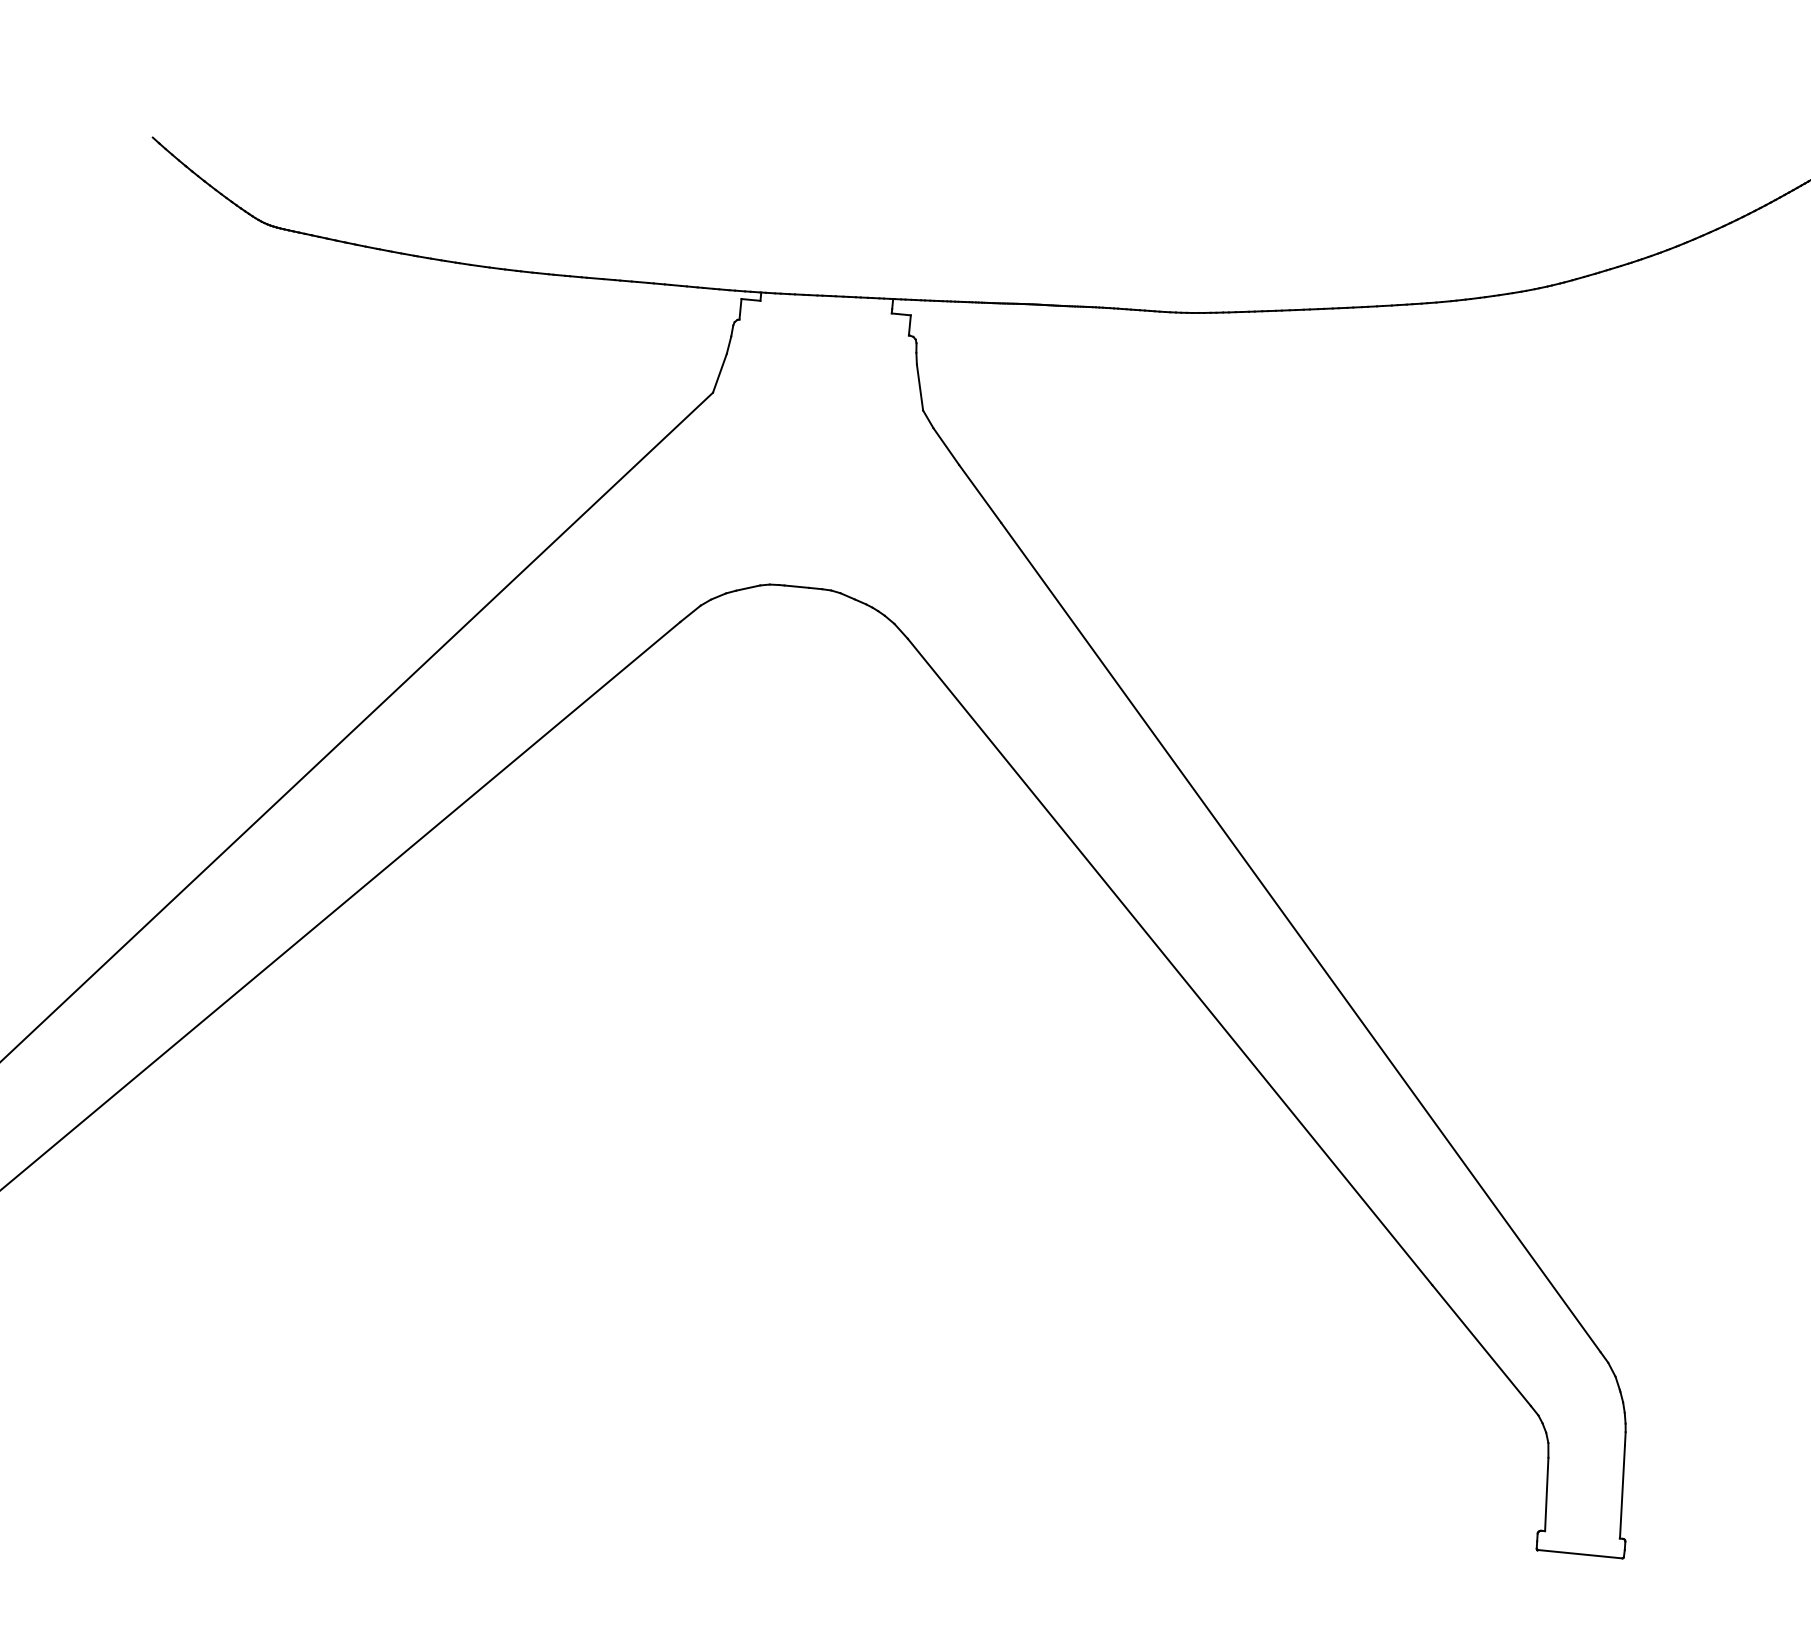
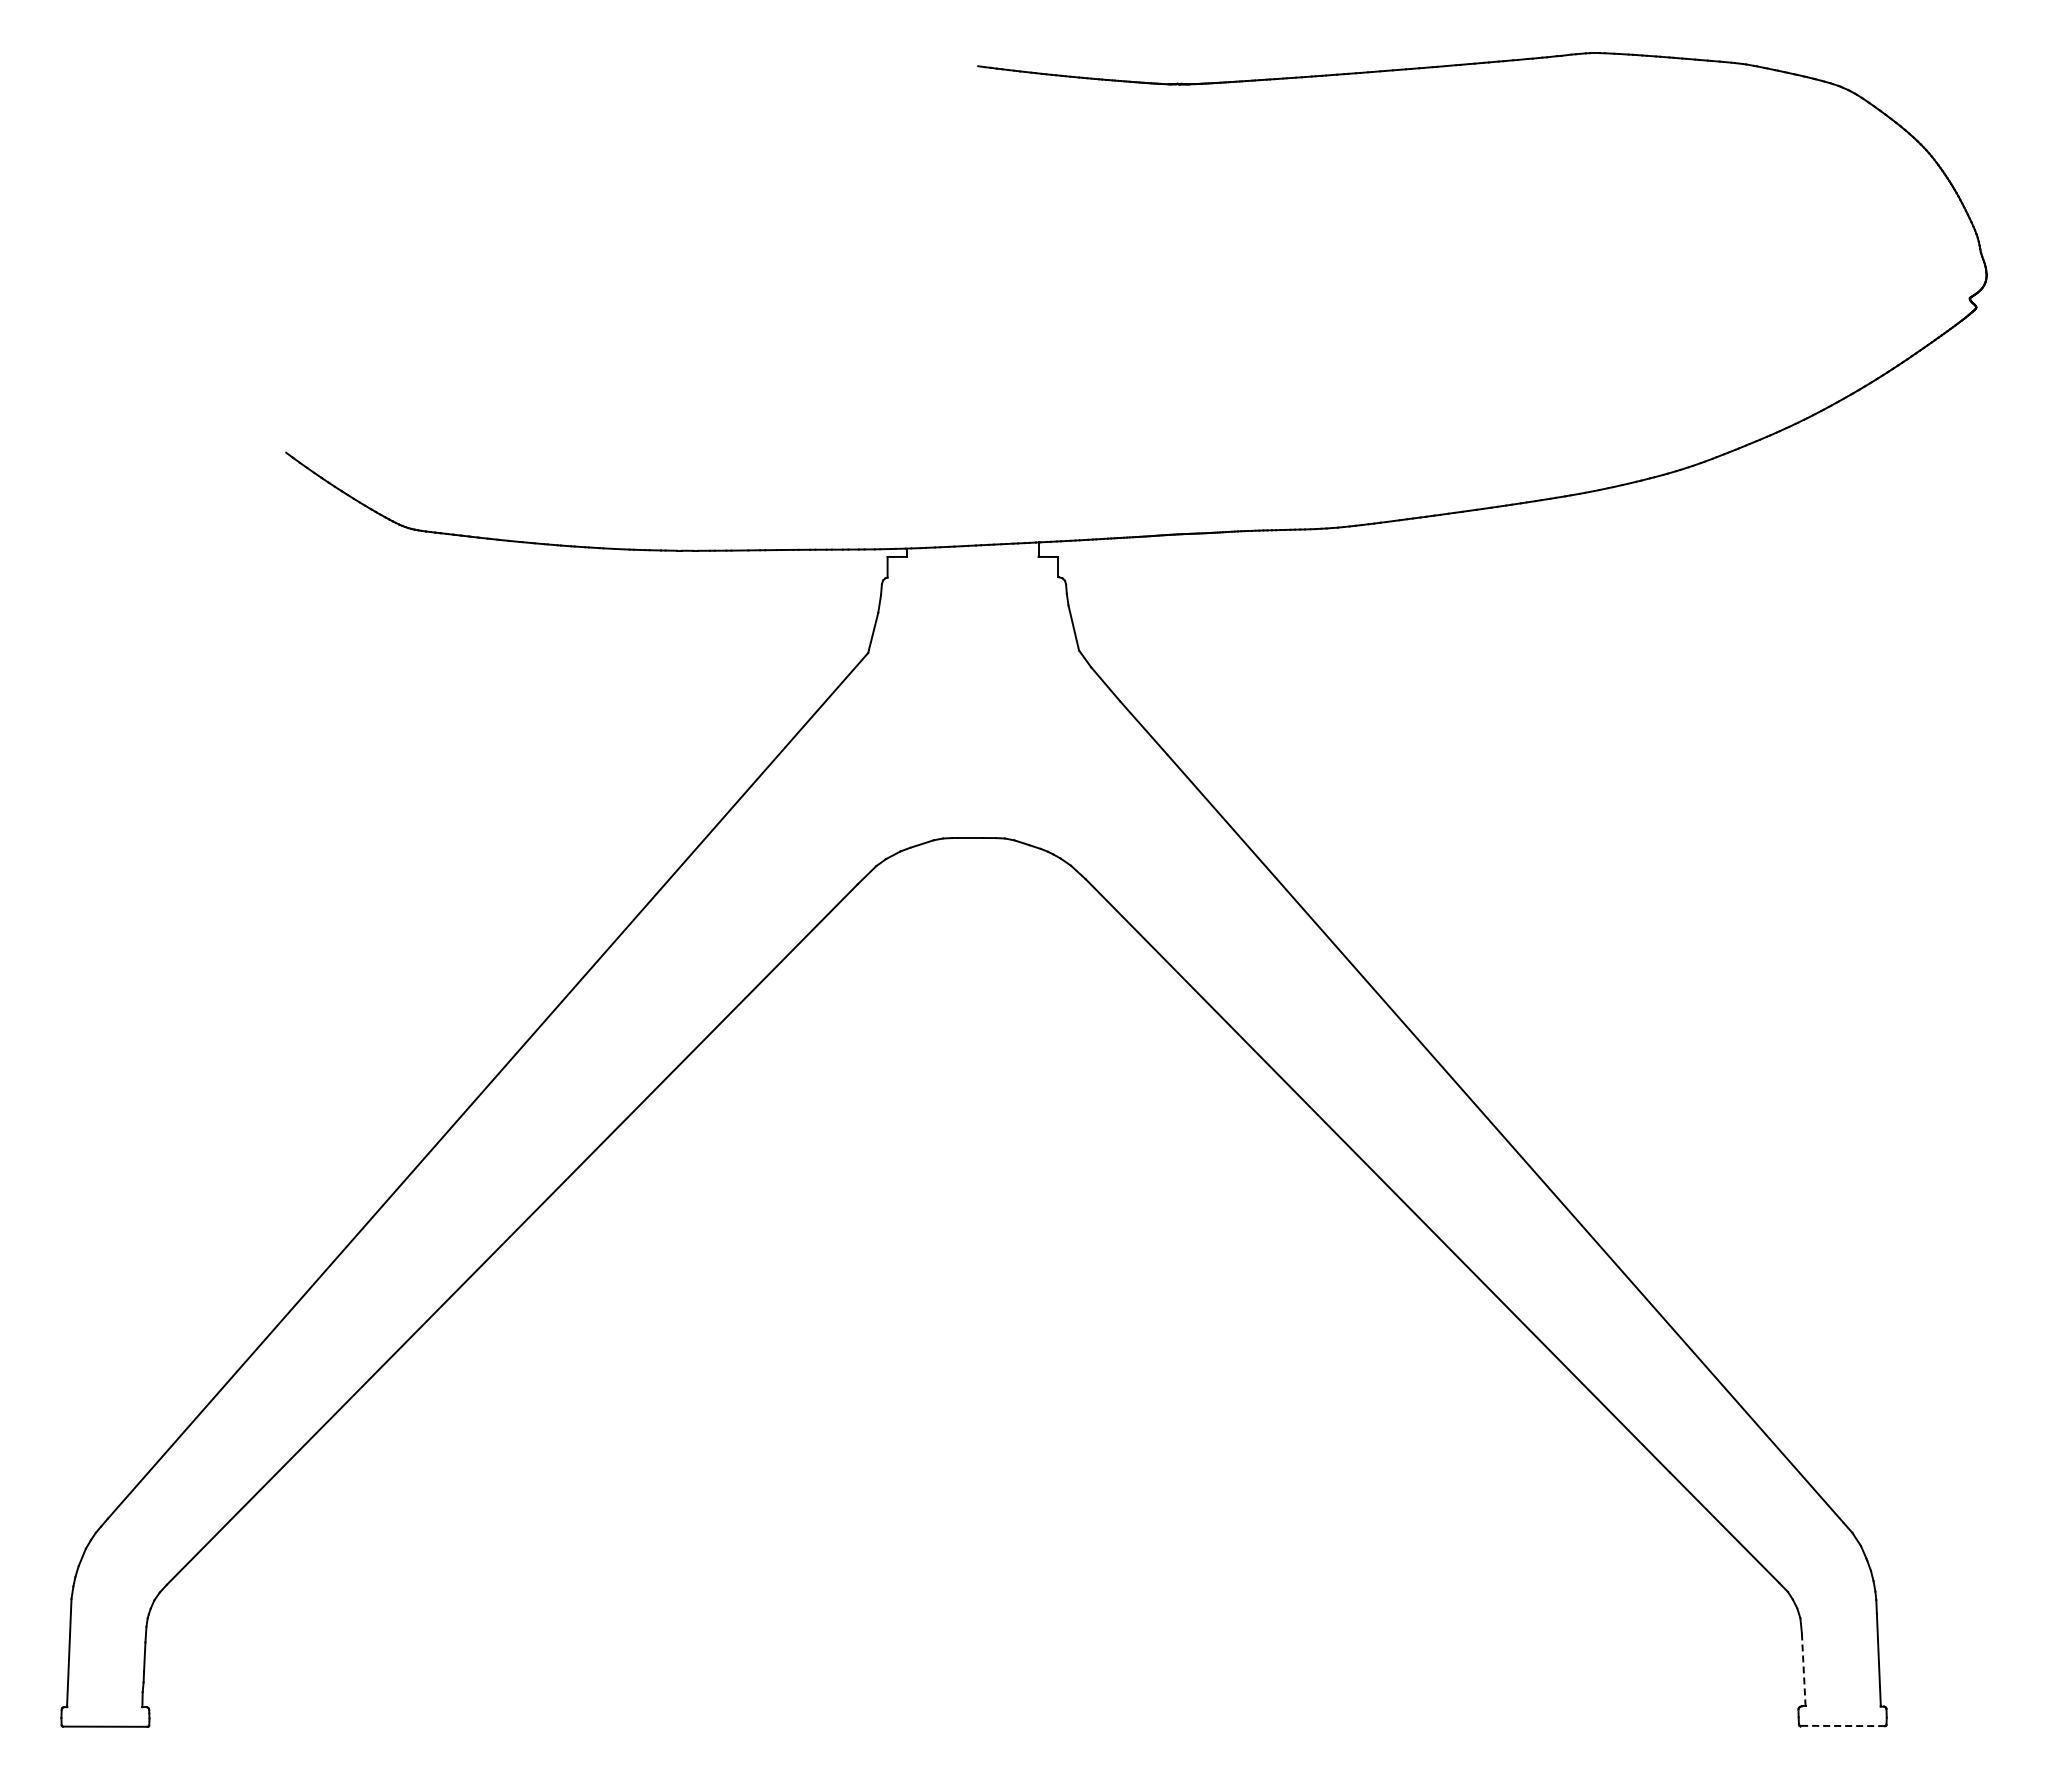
line: (1546, 1494) -> (1803, 1669), solid -> dashed
line: (1580, 1553) -> (1842, 1725), solid -> dashed

